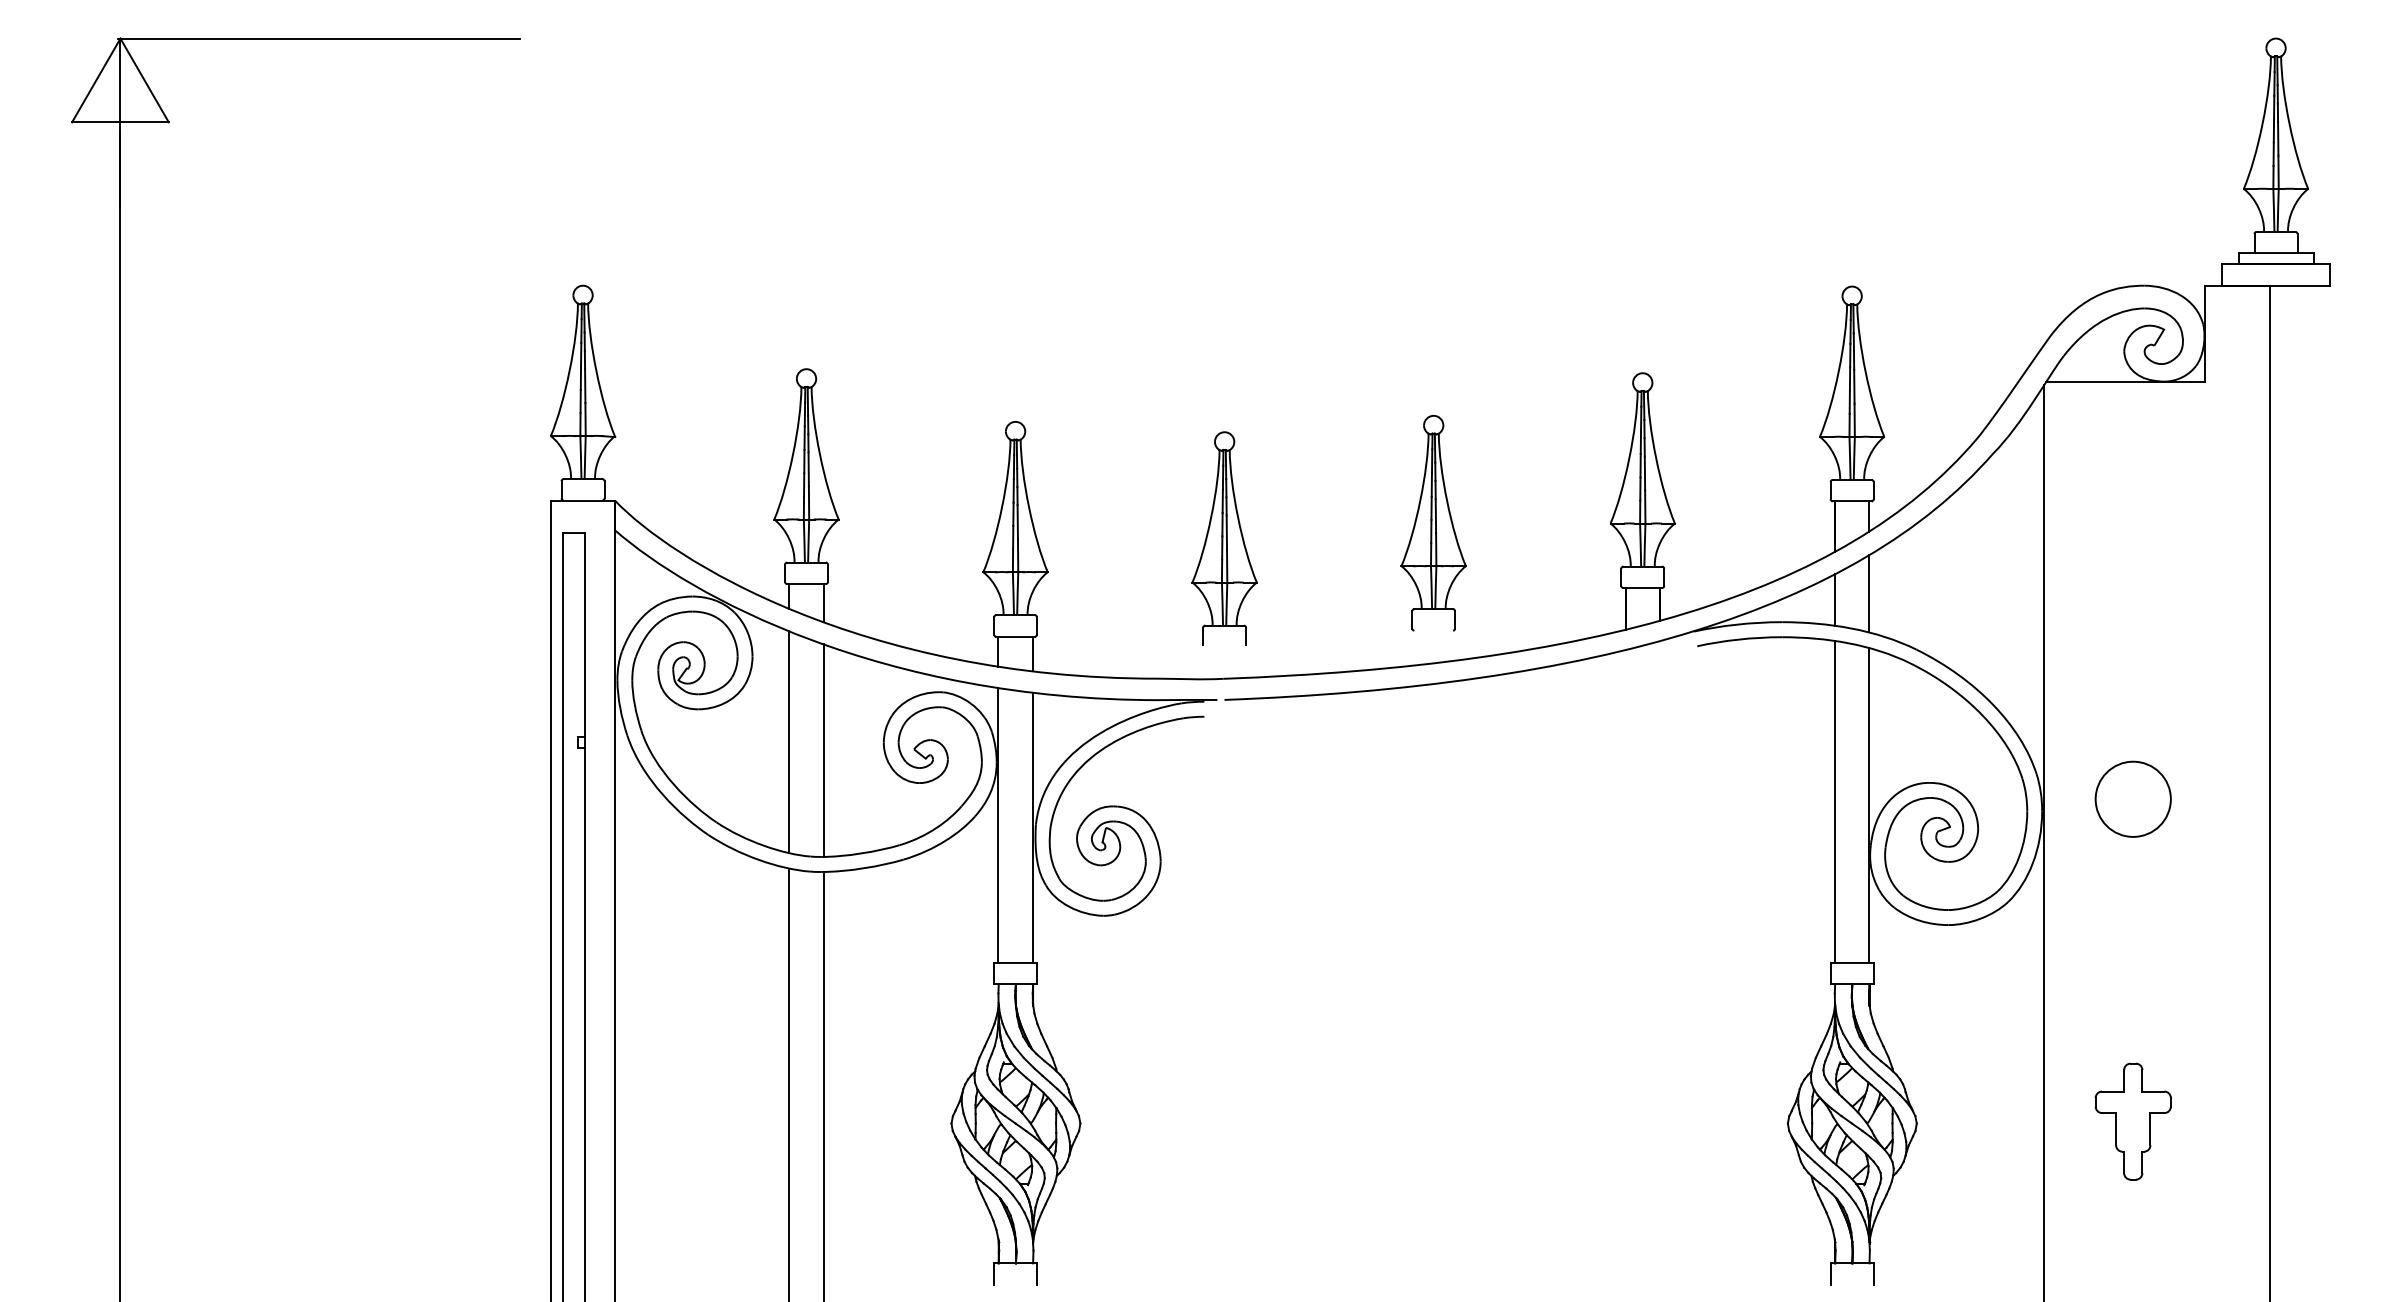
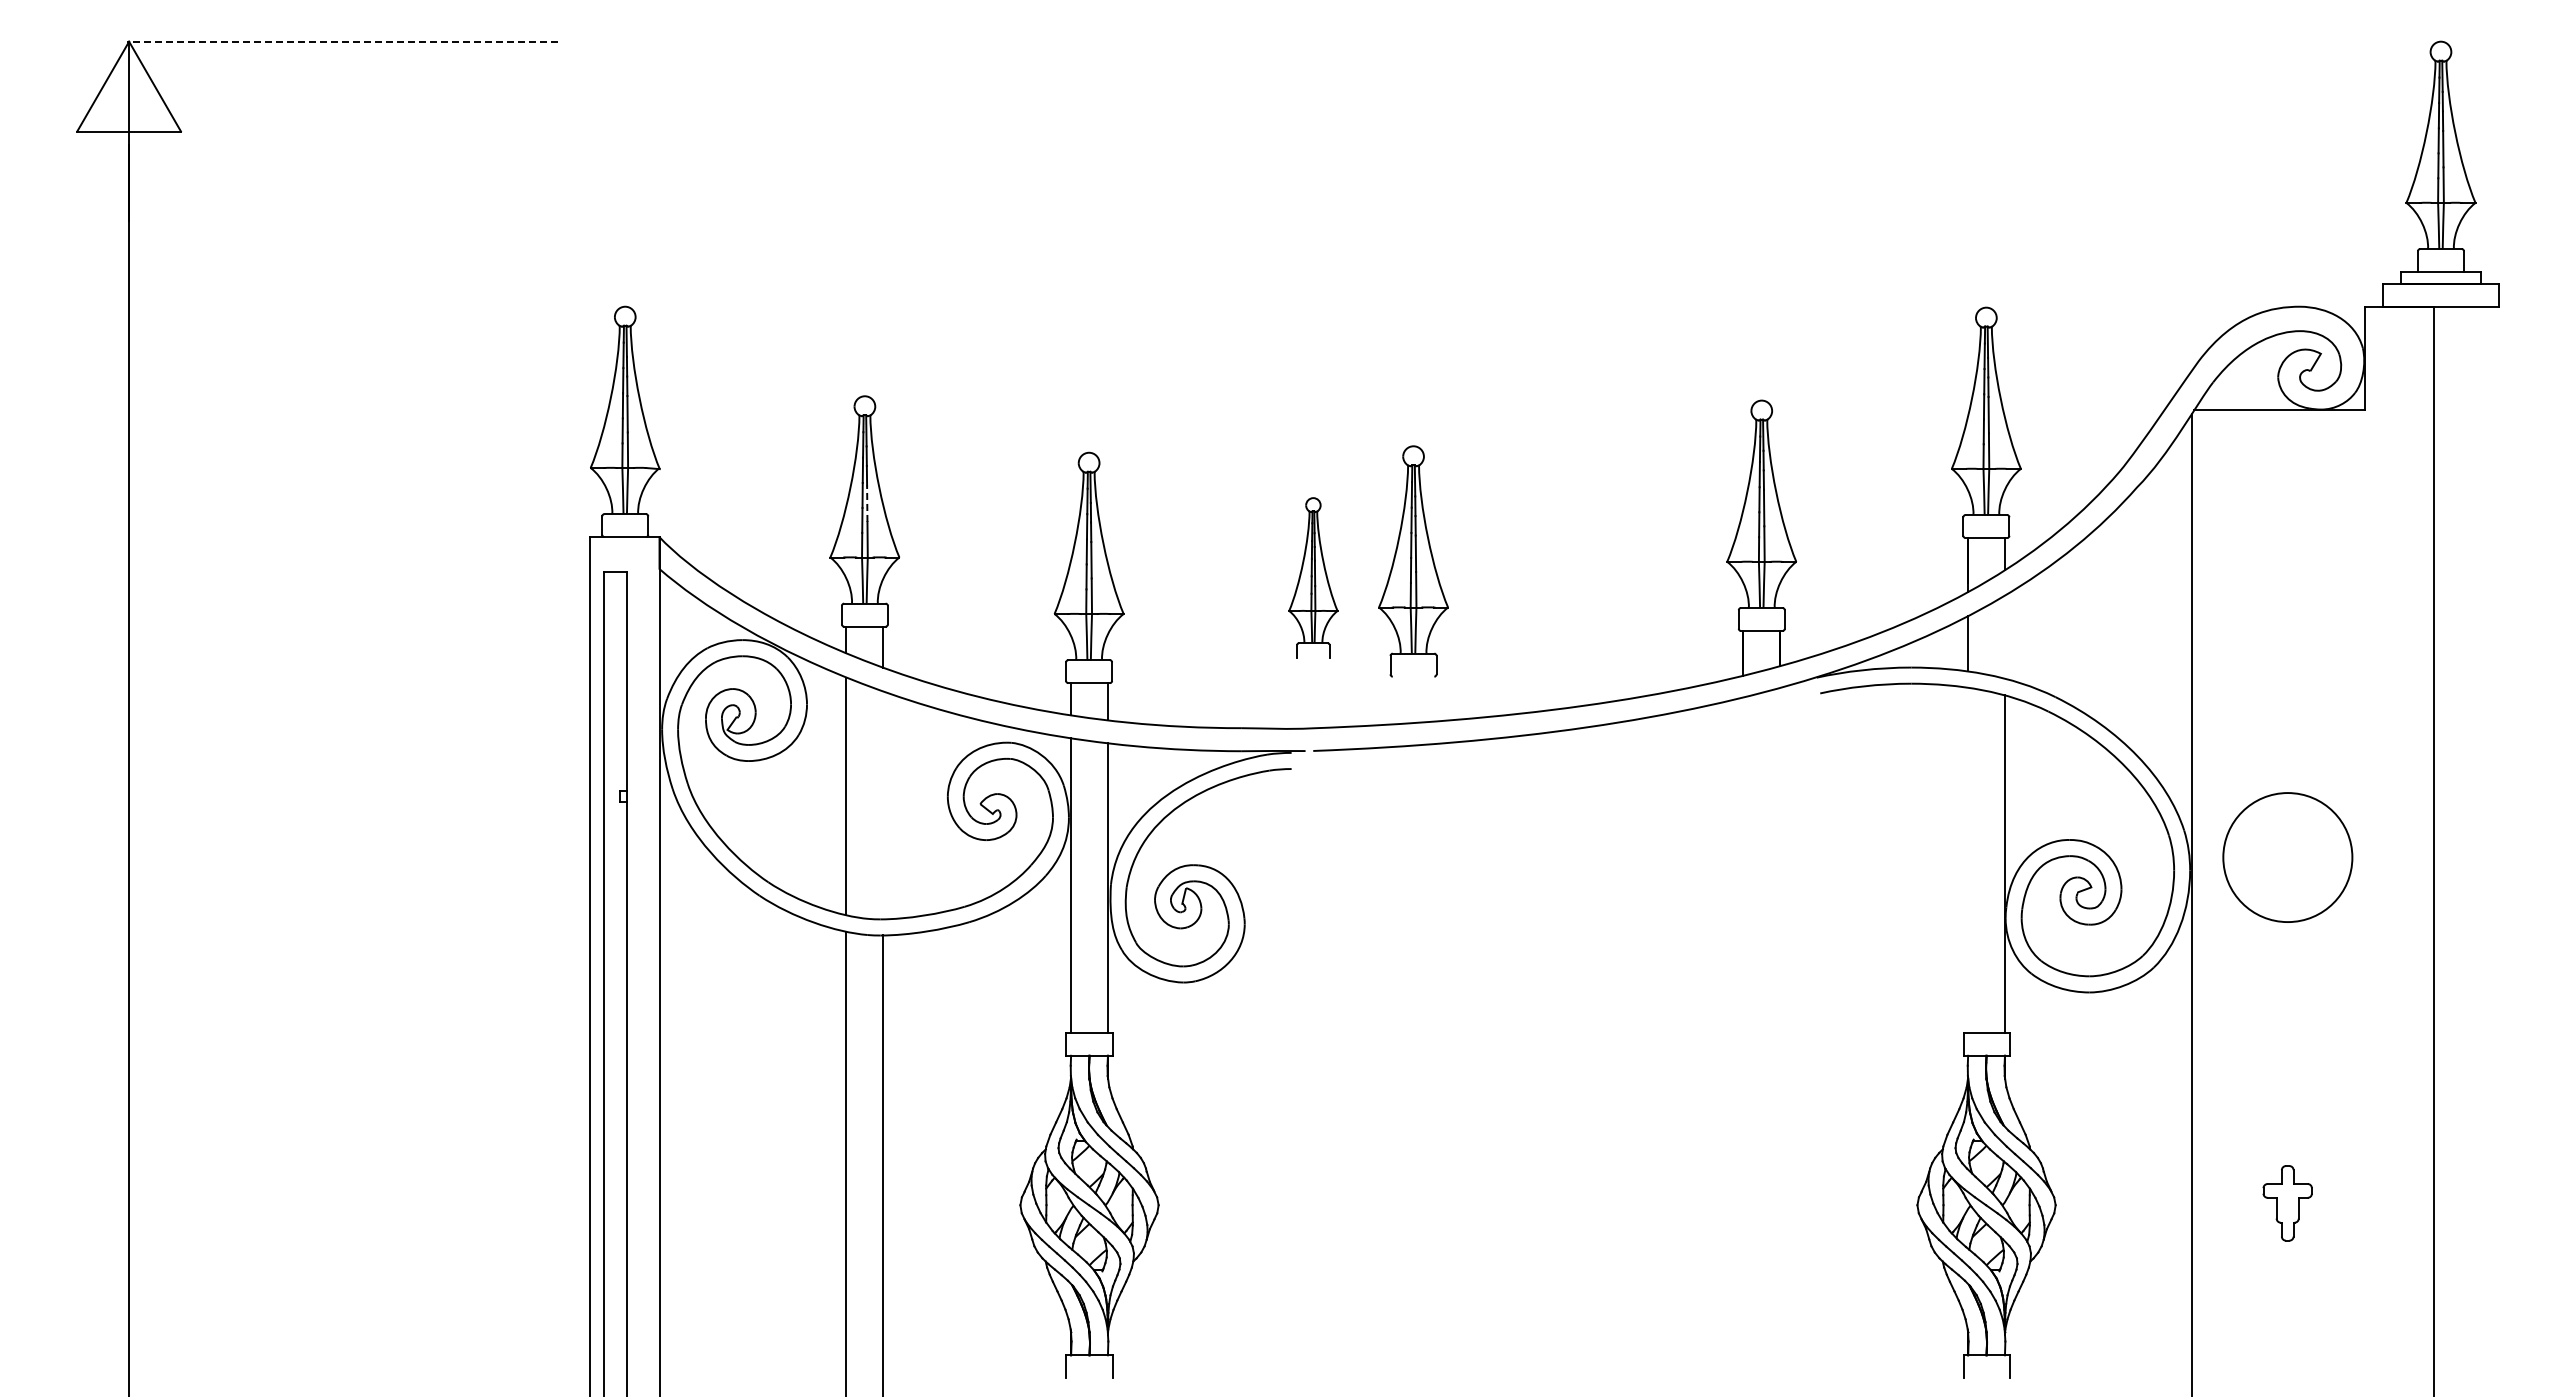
line: (318, 38) -> (341, 41), solid -> dashed
line: (808, 469) -> (867, 503), solid -> dashed
part: (1433, 523) -> (1413, 561), moved
part: (1224, 538) -> (1313, 577), size x0.7
line: (1869, 593) -> (2004, 636), removed
line: (823, 750) -> (883, 805), removed
circle: (2132, 799) -> (2287, 857), size x1.6
line: (1834, 801) -> (1967, 859), removed
part: (2132, 1121) -> (2287, 1203), size x0.6

